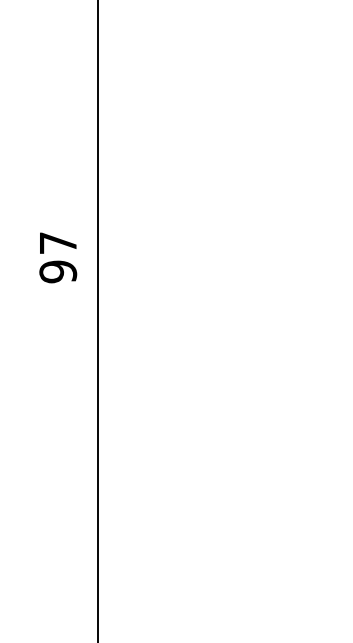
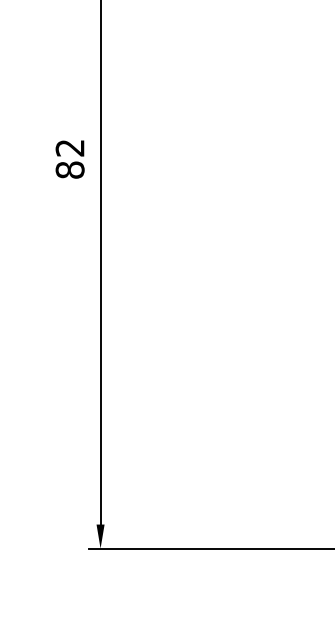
text: (57, 258) -> (69, 159), 97 -> 82

